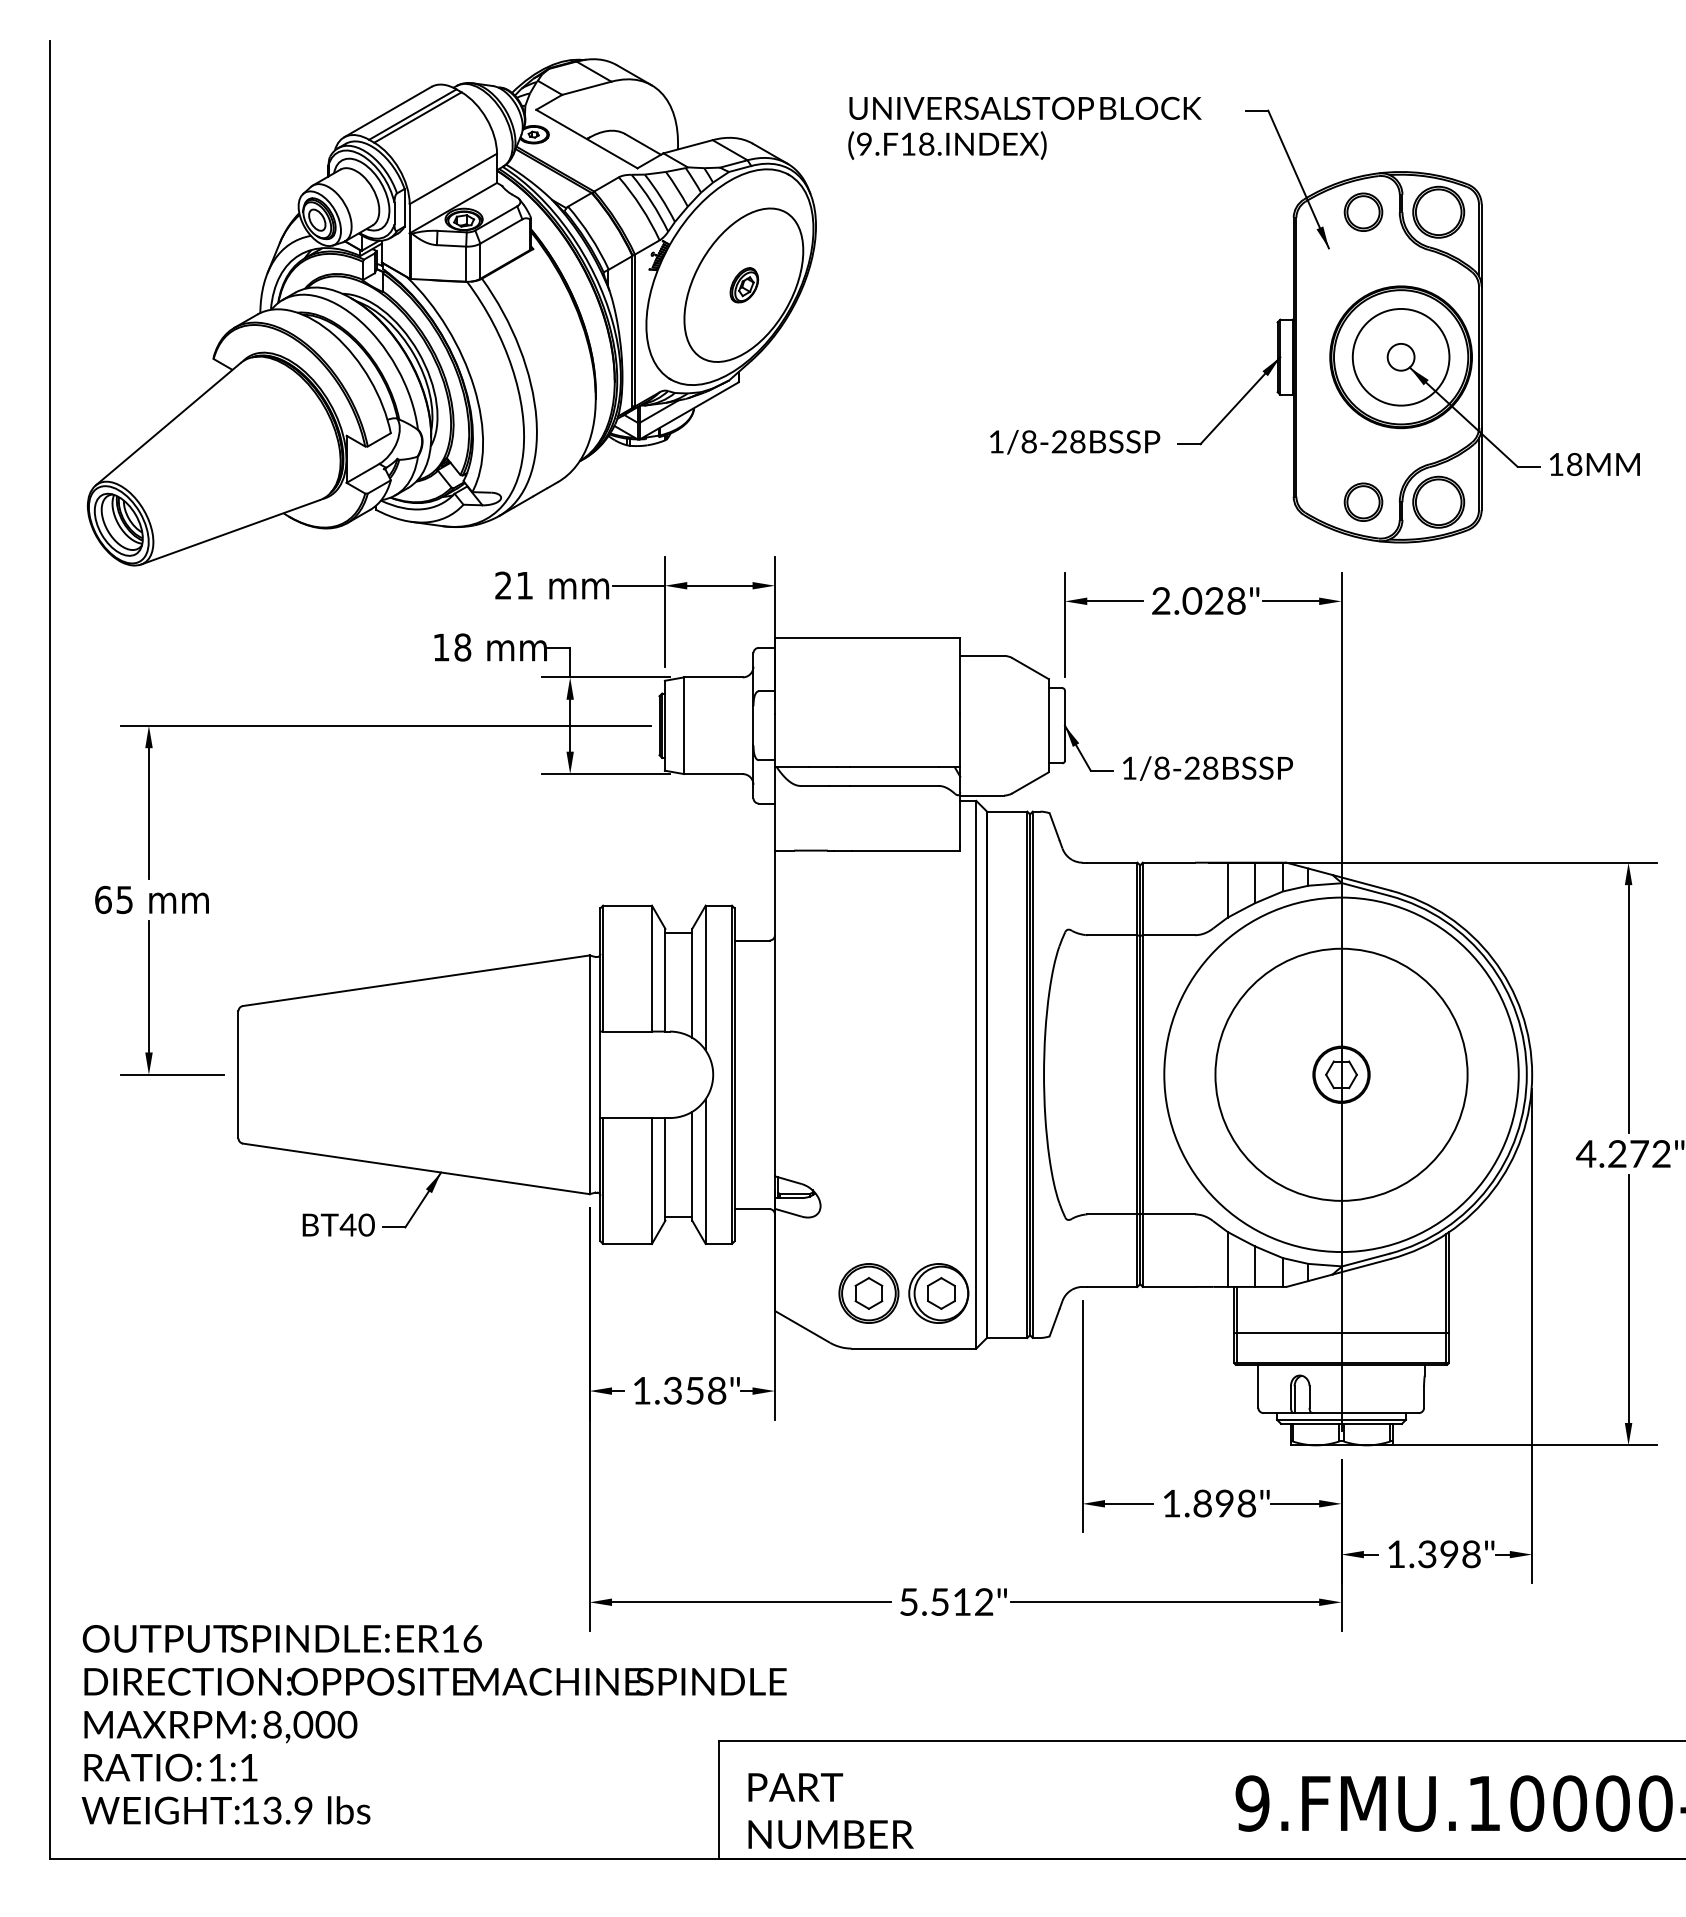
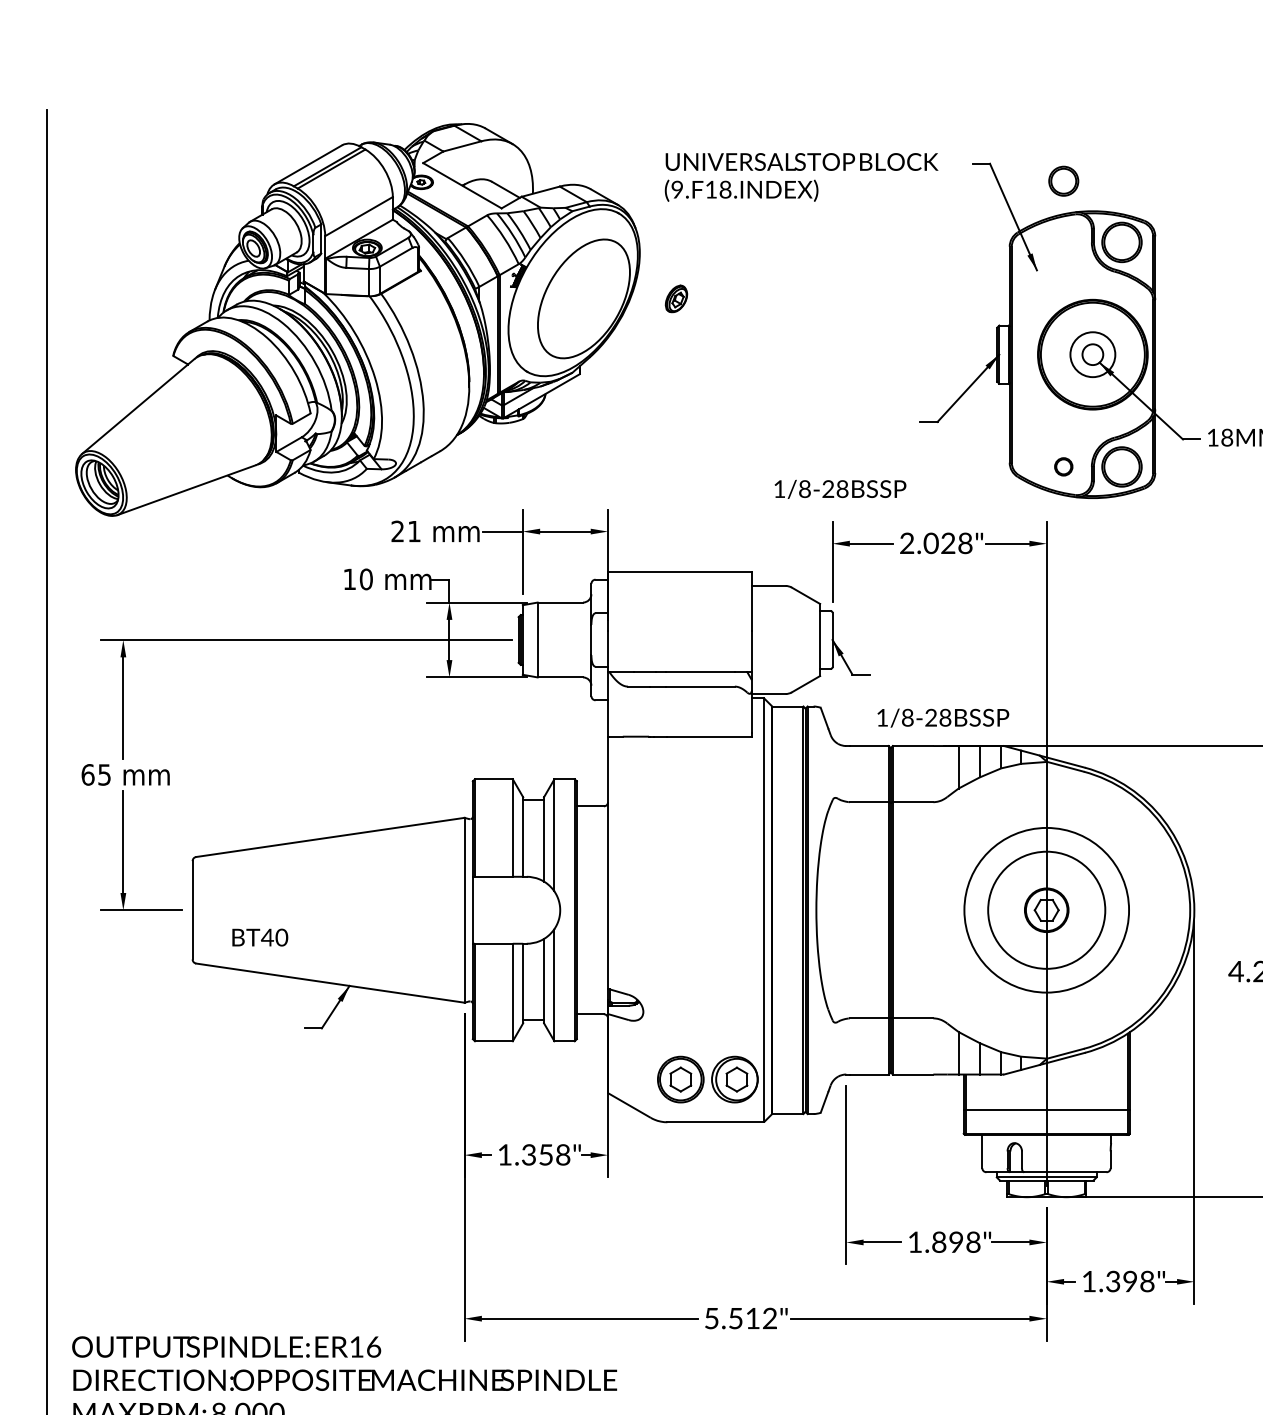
part: (1363, 211) -> (1063, 180), moved
part: (743, 285) -> (675, 299), moved
circle: (1400, 356) -> (1092, 354), size x0.6
text: (1075, 442) -> (840, 489), moved
part: (1363, 501) -> (1063, 466), size x0.6
text: (462, 647) -> (366, 579), 18 -> 10
text: (1207, 768) -> (942, 718), moved
circle: (1341, 1074) -> (1046, 910), size x0.6
circle: (1341, 1074) -> (1046, 910), size x0.6
text: (338, 1224) -> (260, 937), moved

